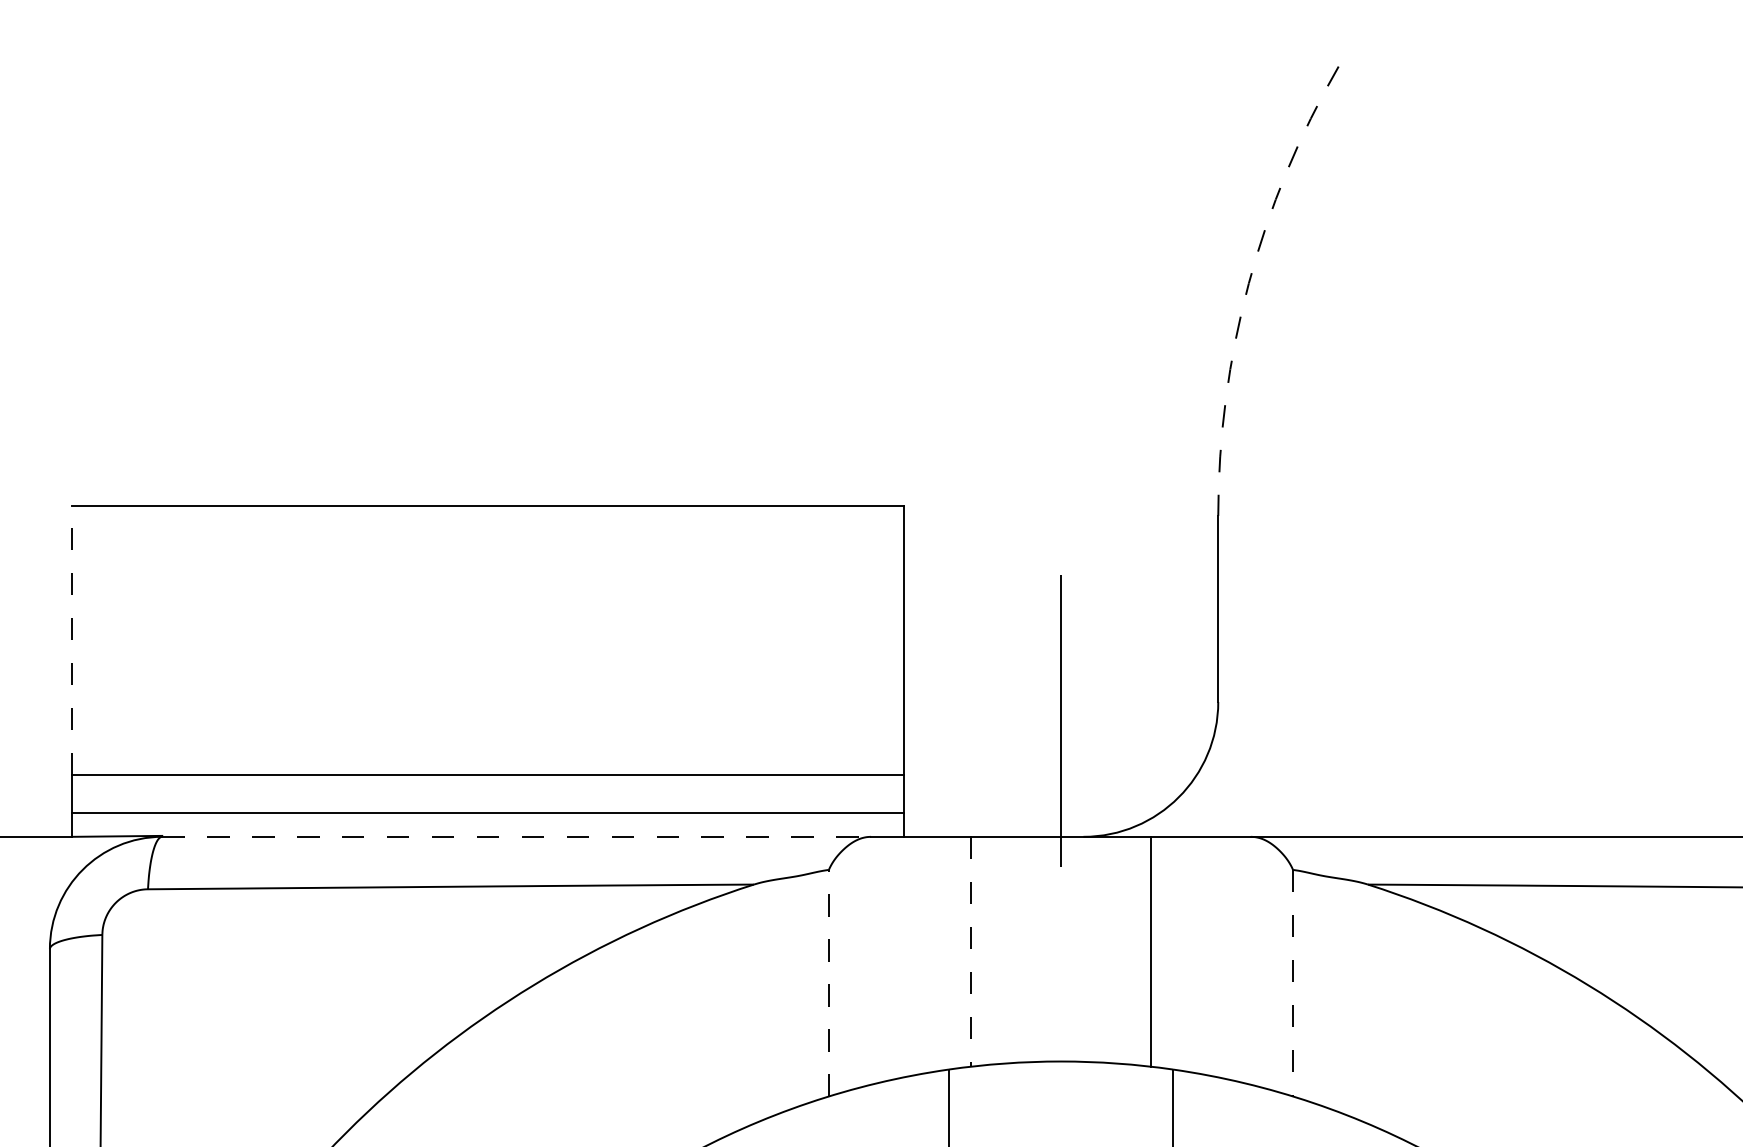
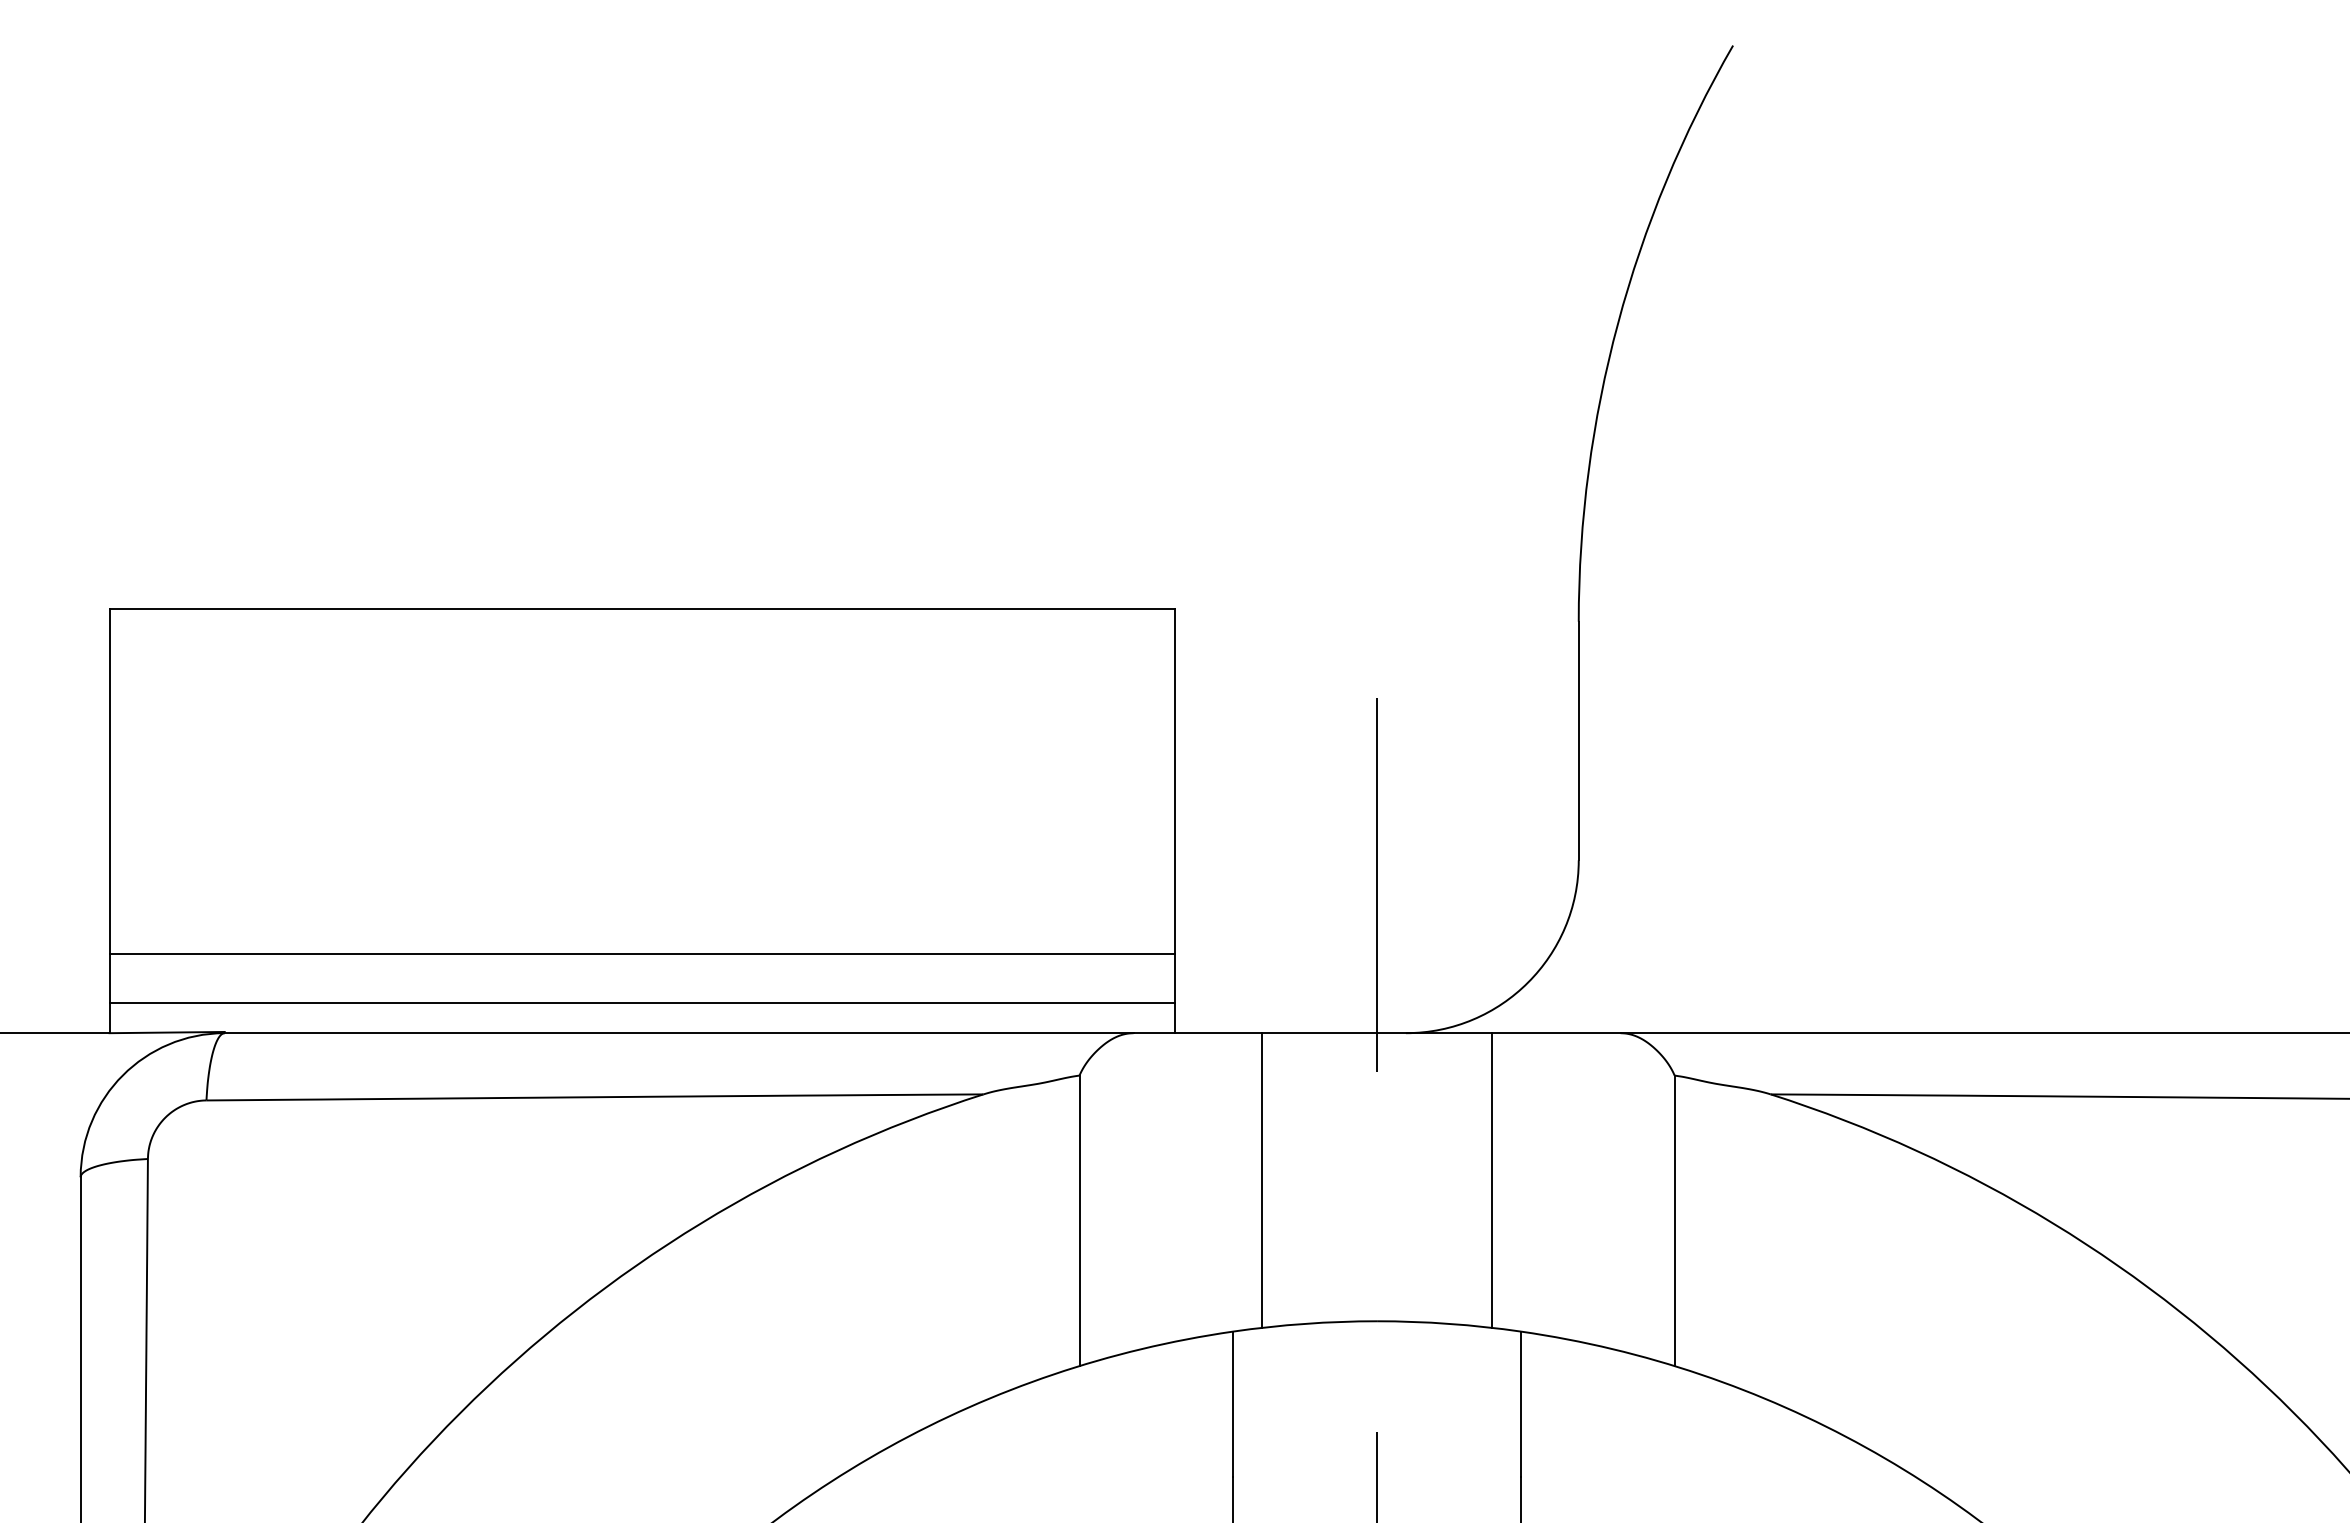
arc: (1249, 283) -> (1618, 323), dashed -> solid
line: (72, 640) -> (109, 781), dashed -> solid
line: (516, 837) -> (679, 1033), dashed -> solid
line: (970, 952) -> (1261, 1181), dashed -> solid
line: (828, 982) -> (1079, 1220), dashed -> solid
line: (1292, 983) -> (1674, 1221), dashed -> solid

